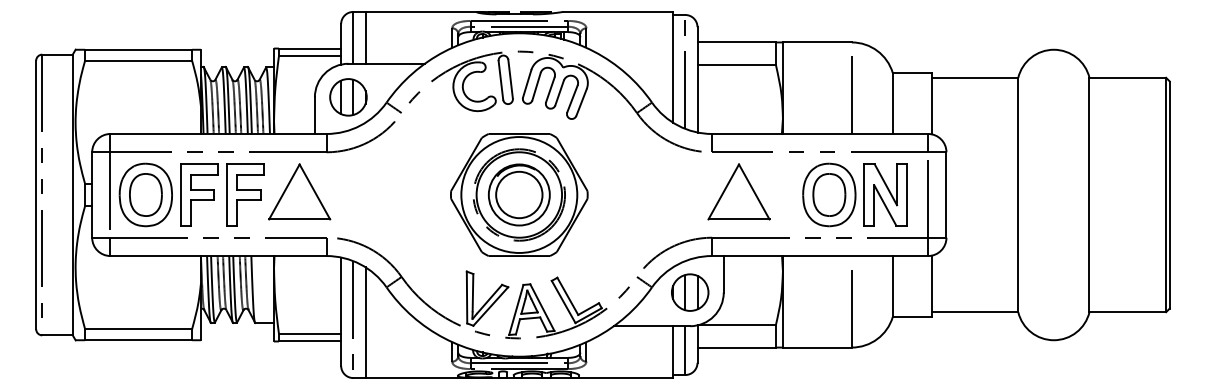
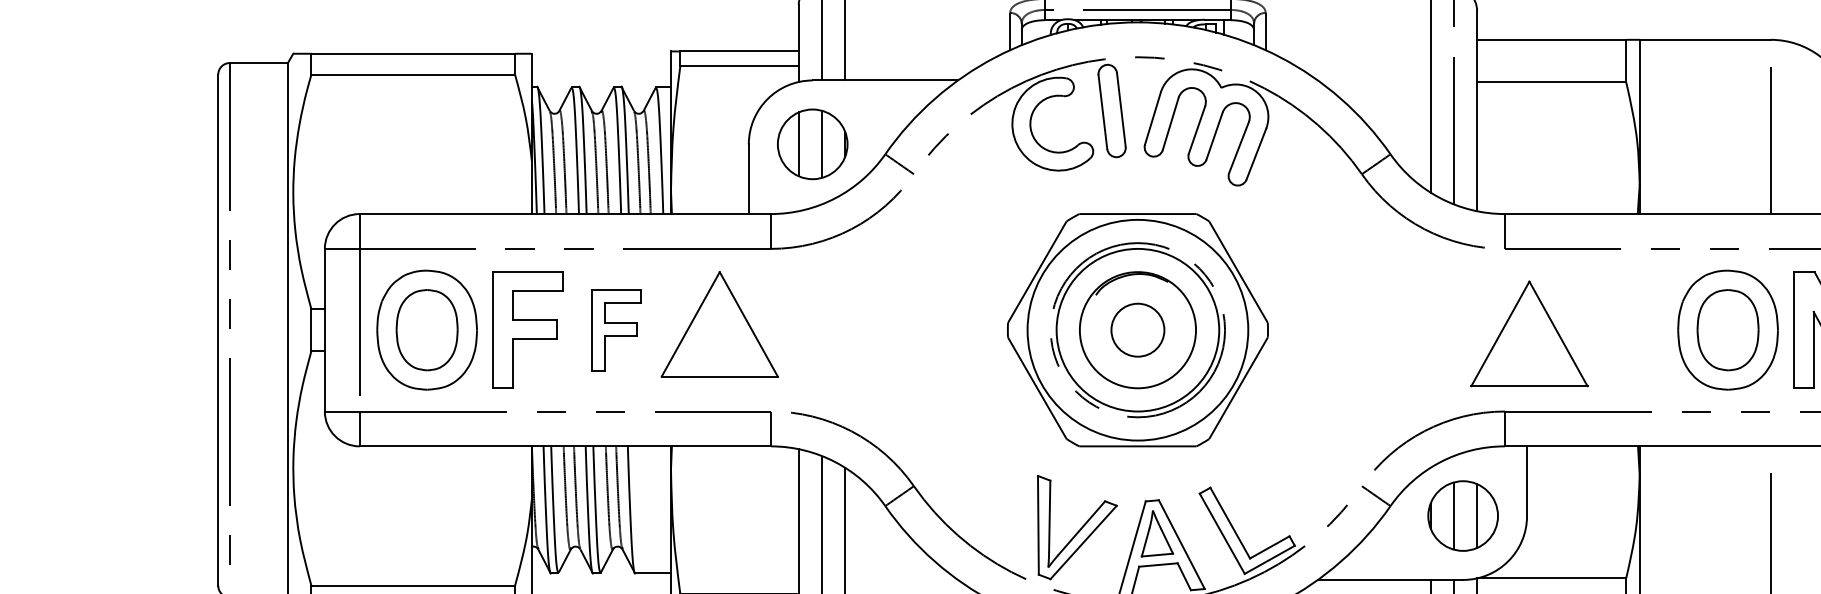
part: (738, 191) -> (1528, 333), moved
part: (245, 194) -> (616, 329), size x0.7
circle: (519, 194) -> (1138, 329), size x0.6

